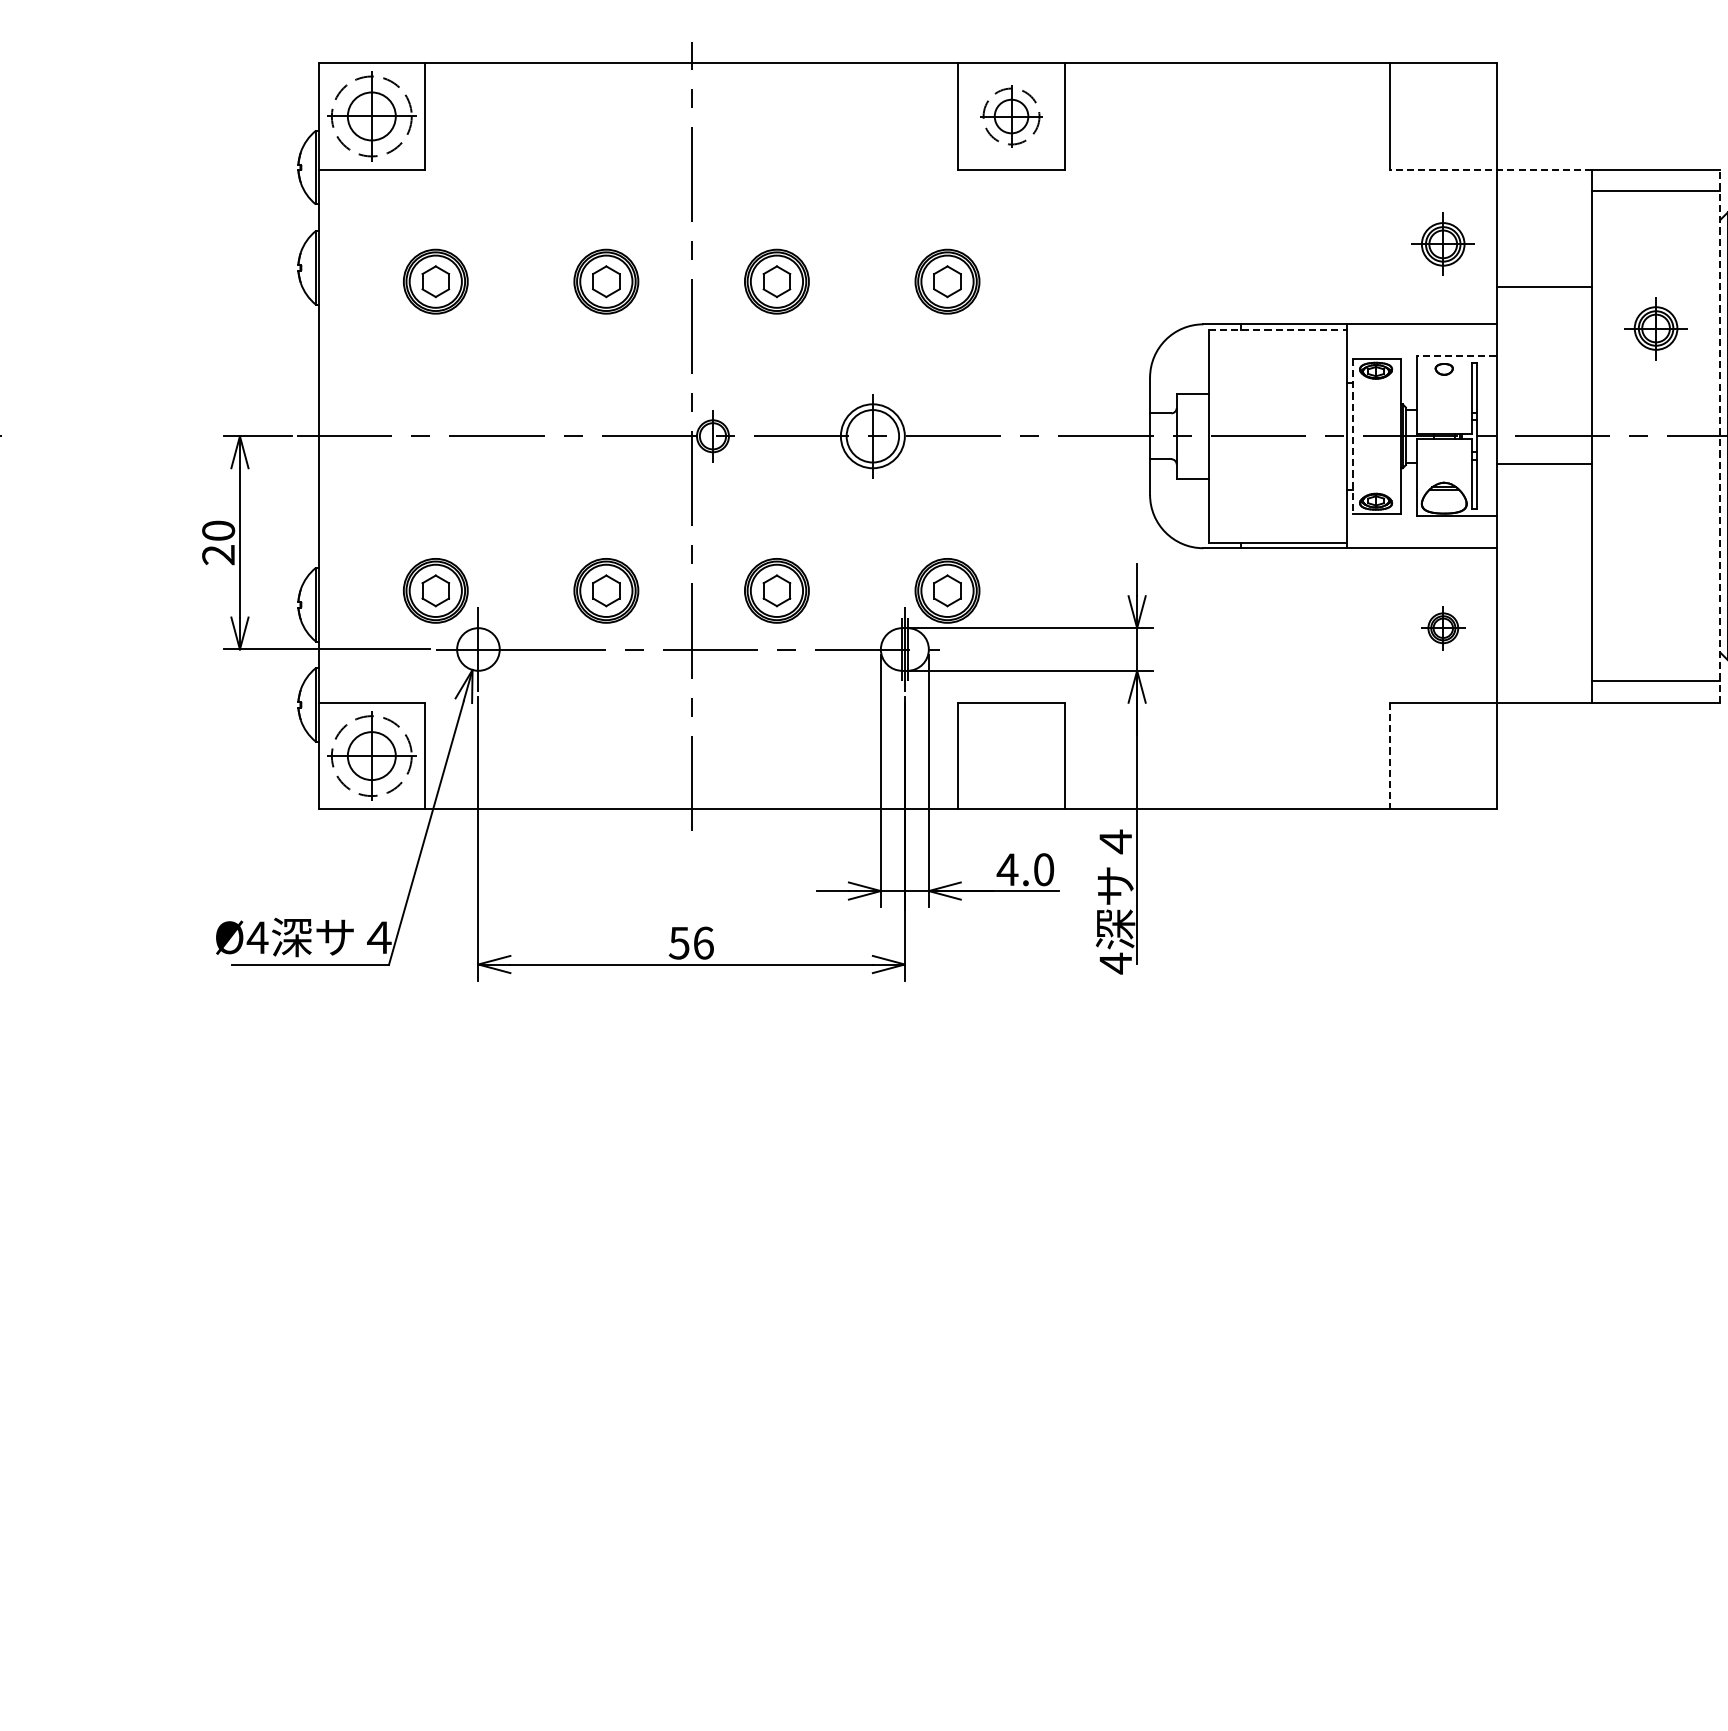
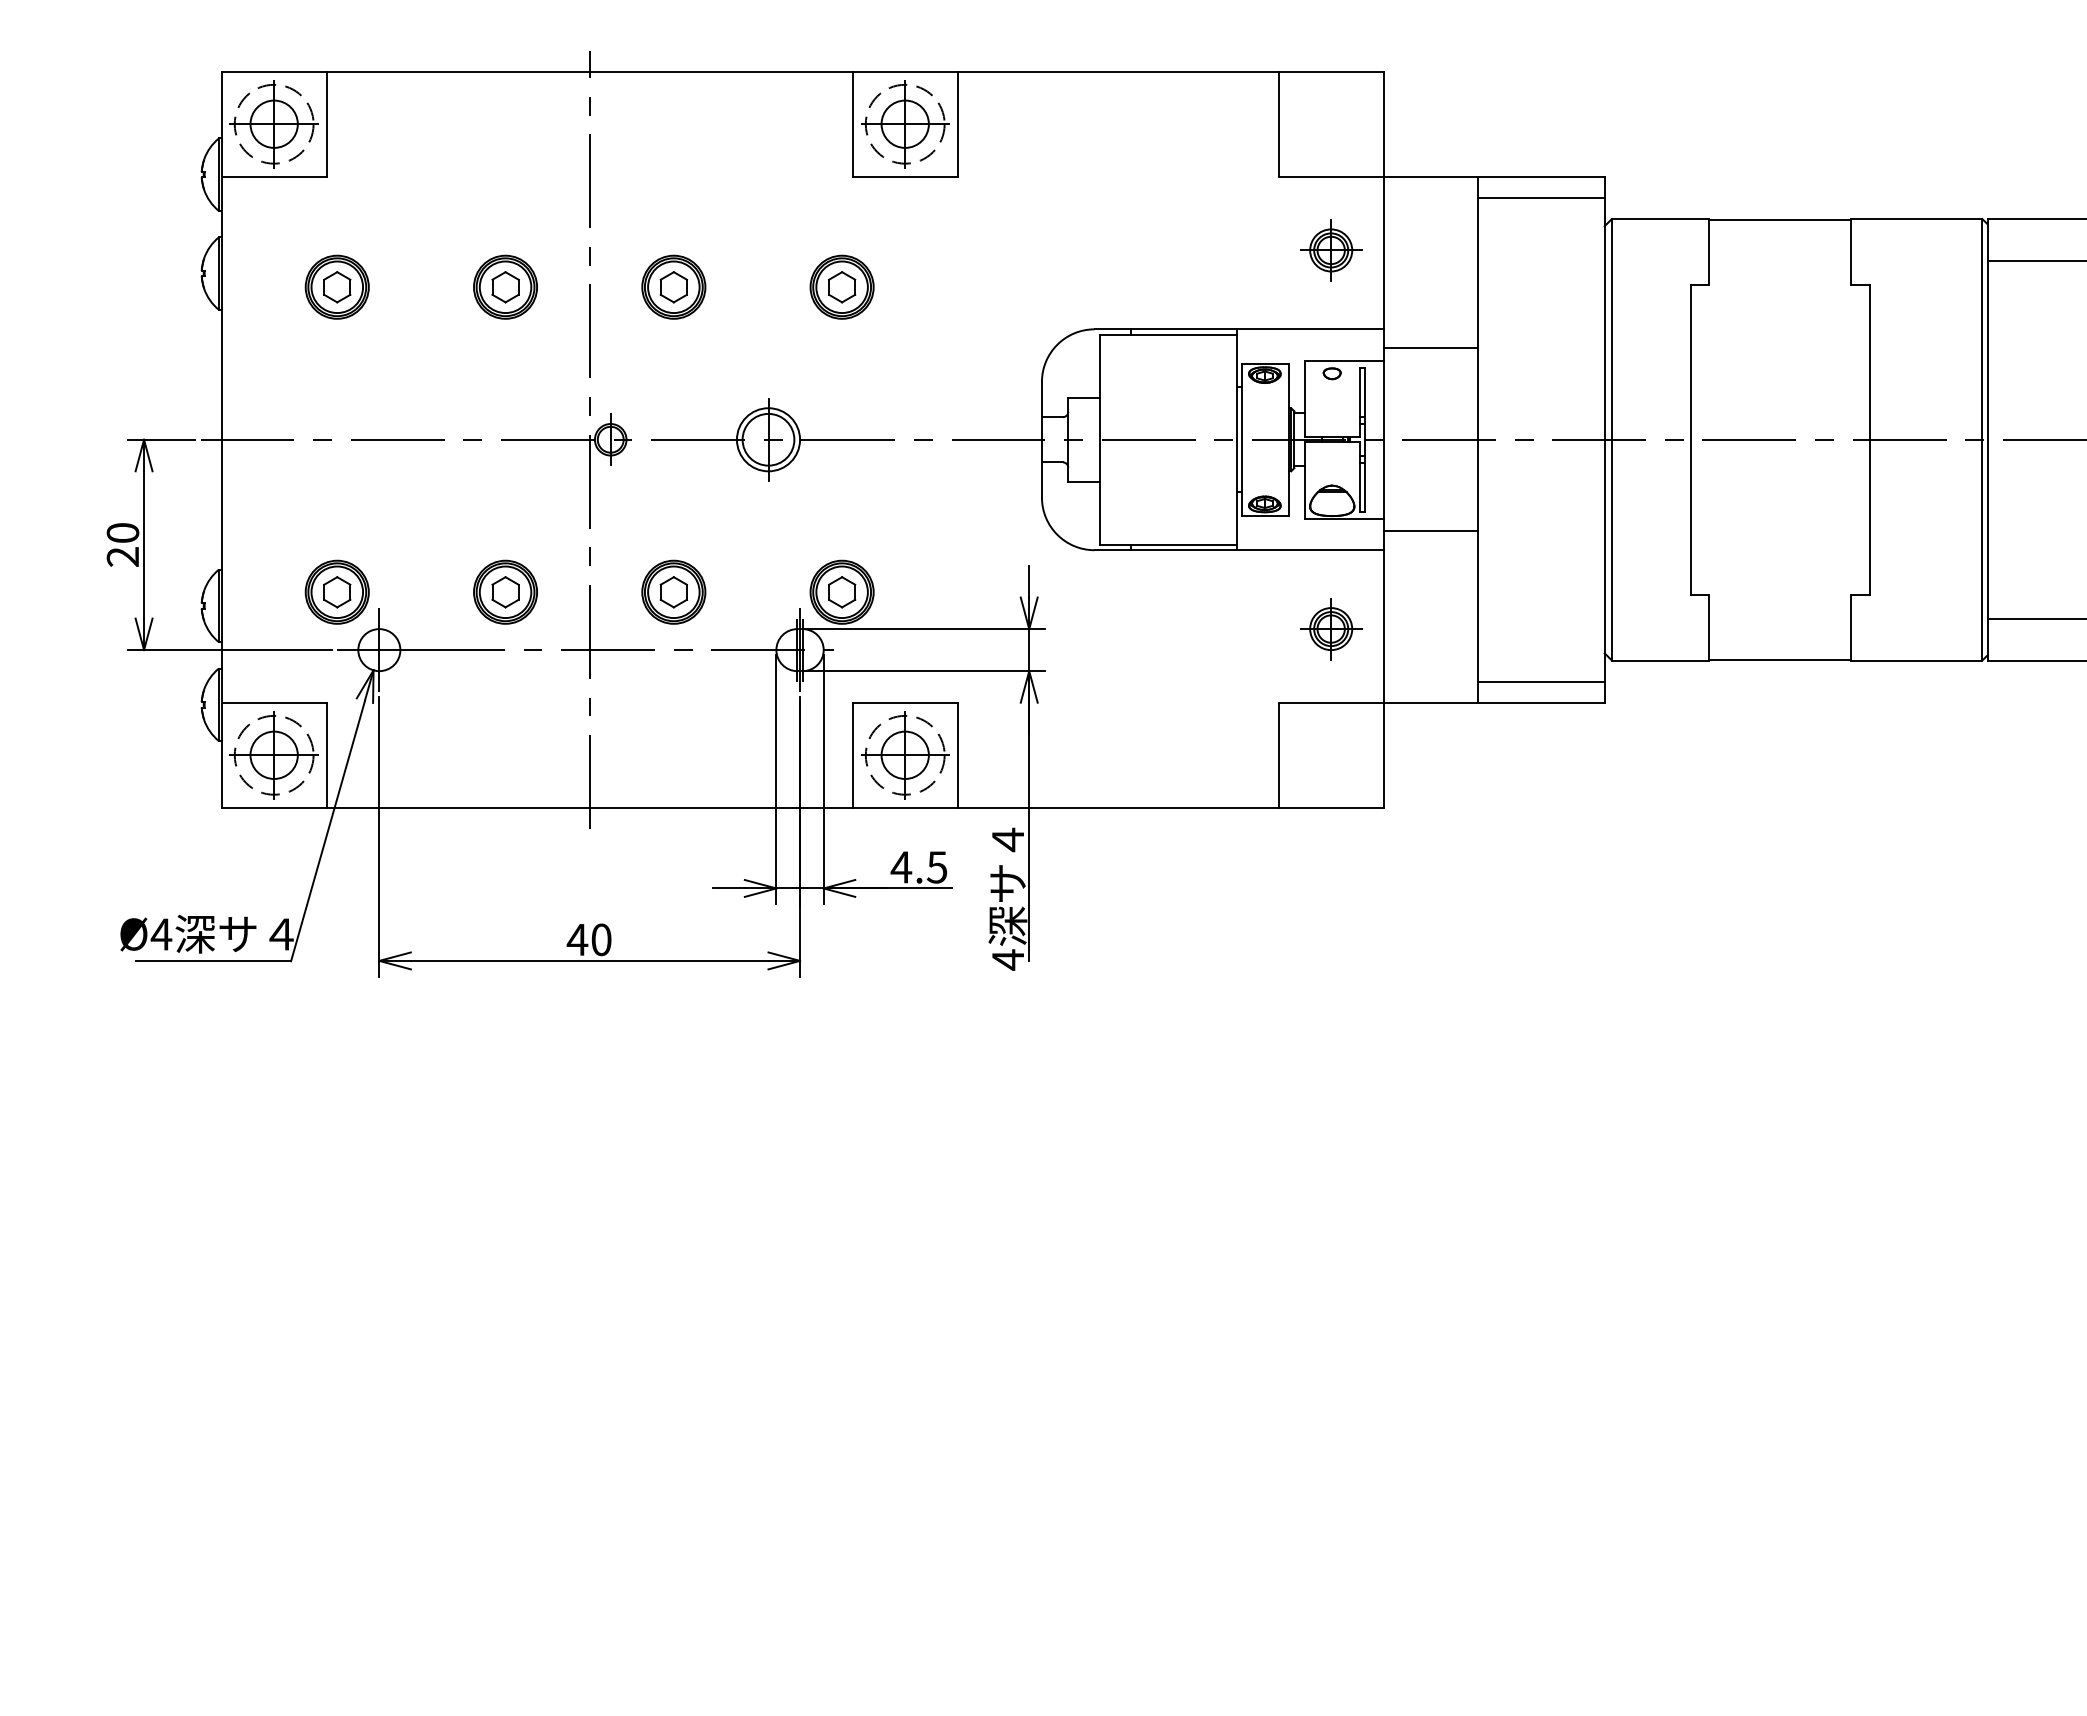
part: (1011, 116) -> (905, 124), size x1.43
line: (1491, 169) -> (1378, 176), dashed -> solid
line: (1543, 287) -> (1430, 348), moved
part: (1656, 328) -> (1541, 333), removed
line: (1278, 329) -> (1168, 334), dashed -> solid
line: (1455, 355) -> (1343, 360), dashed -> solid
line: (1720, 436) -> (1604, 439), dashed -> solid
line: (1352, 437) -> (1241, 440), dashed -> solid
line: (1543, 464) -> (1430, 531), moved
part: (1443, 628) -> (1331, 629), size x1.43
part: (1011, 756) -> (905, 755), added
line: (1389, 756) -> (1278, 755), dashed -> solid
text: (1043, 869) -> (936, 867), 4.0 -> 4.5
text: (690, 942) -> (588, 939), 56 -> 40

